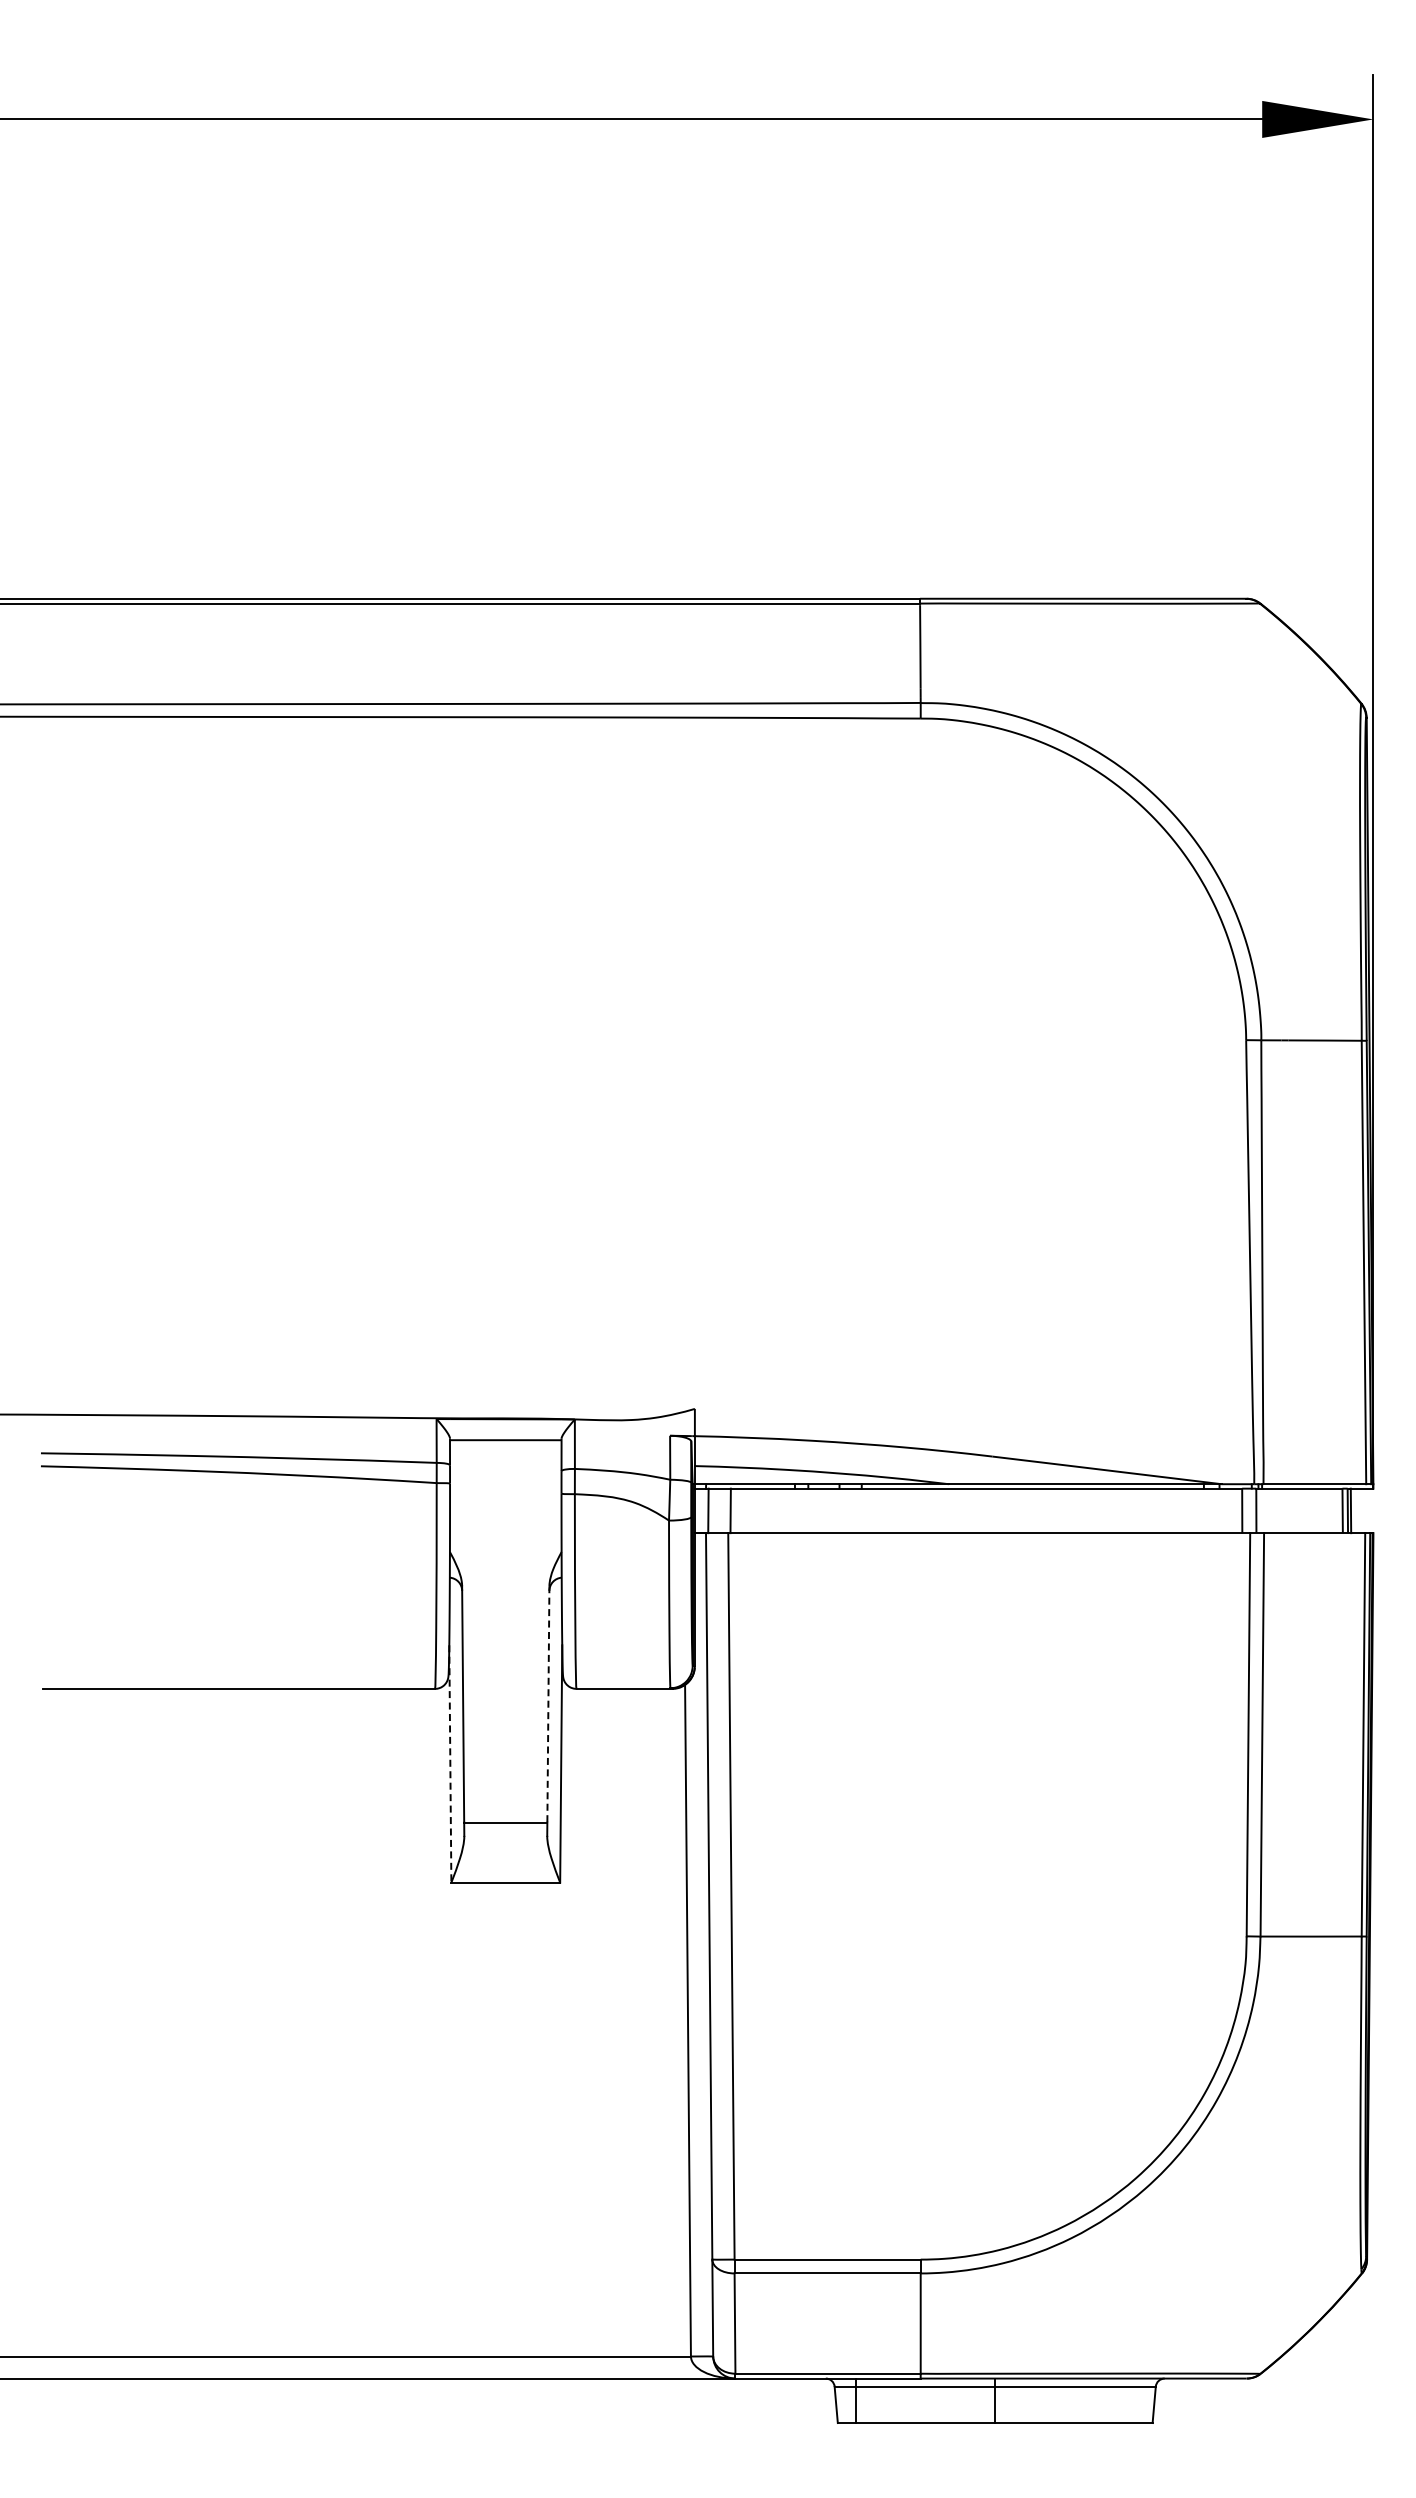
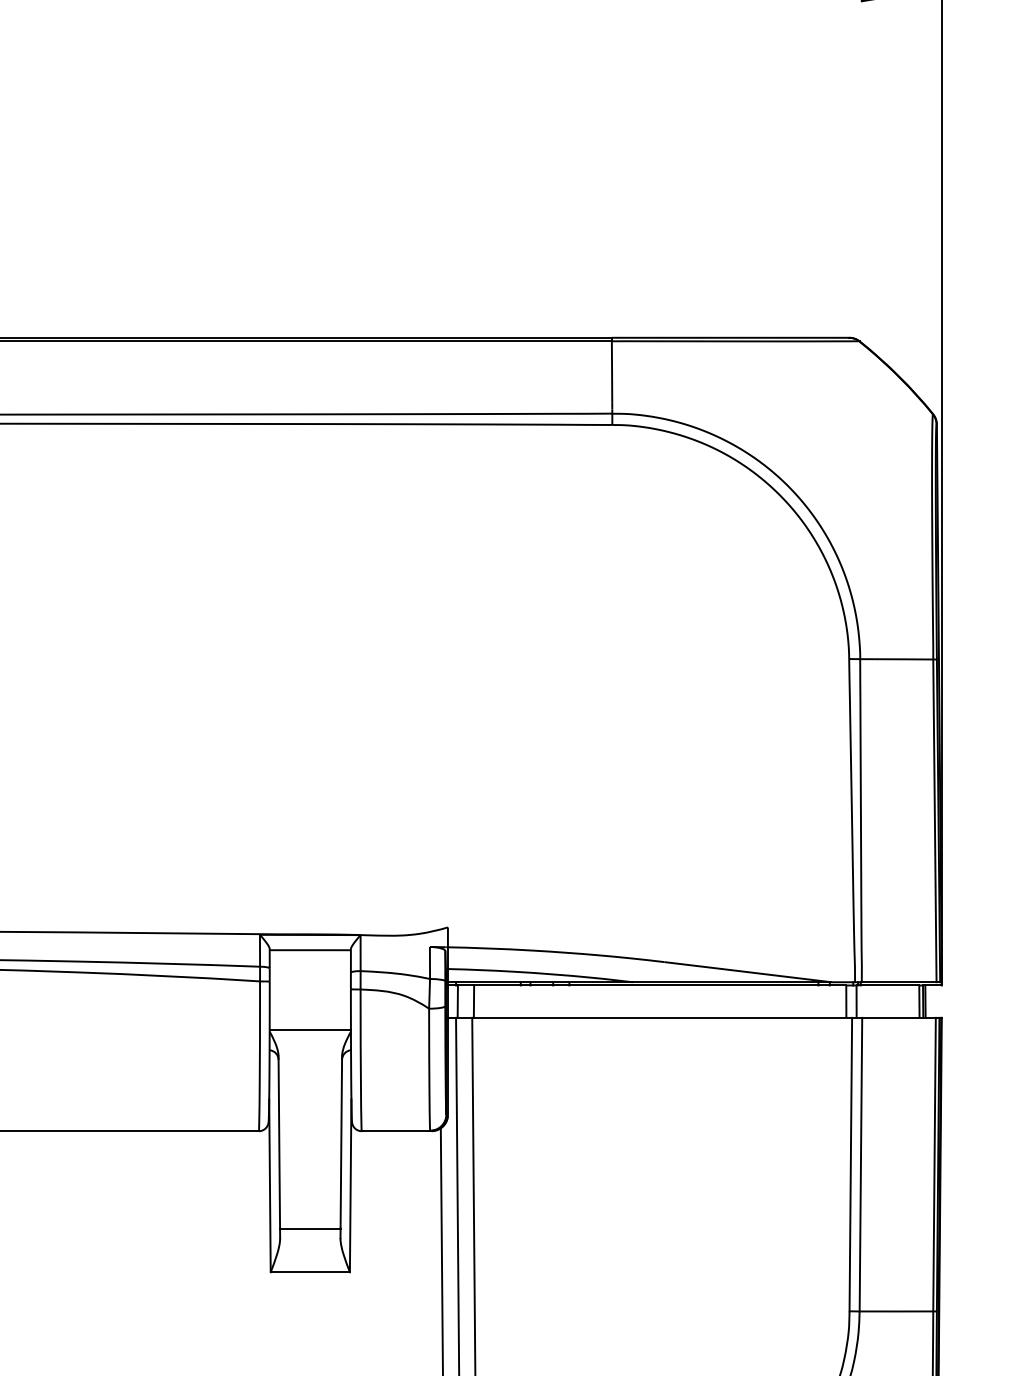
line: (505, 1549) -> (310, 1029), added
line: (548, 1704) -> (341, 1142), dashed -> solid
line: (450, 1763) -> (270, 1185), dashed -> solid

